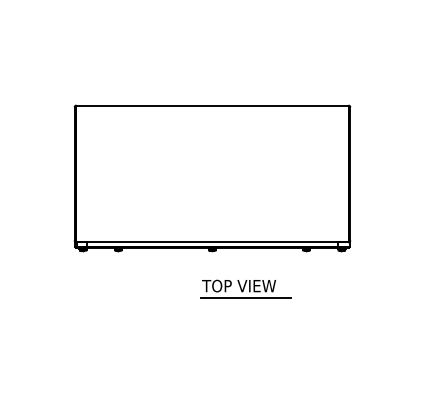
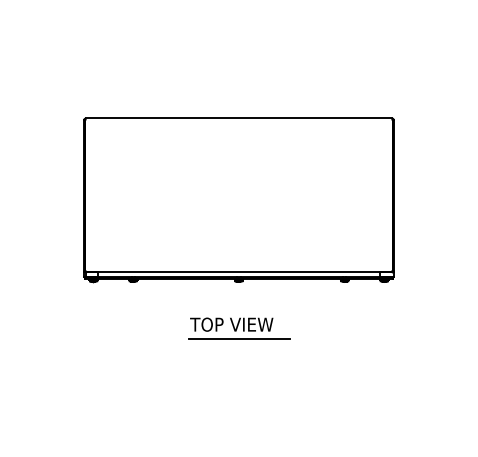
part: (245, 288) -> (239, 327), moved

